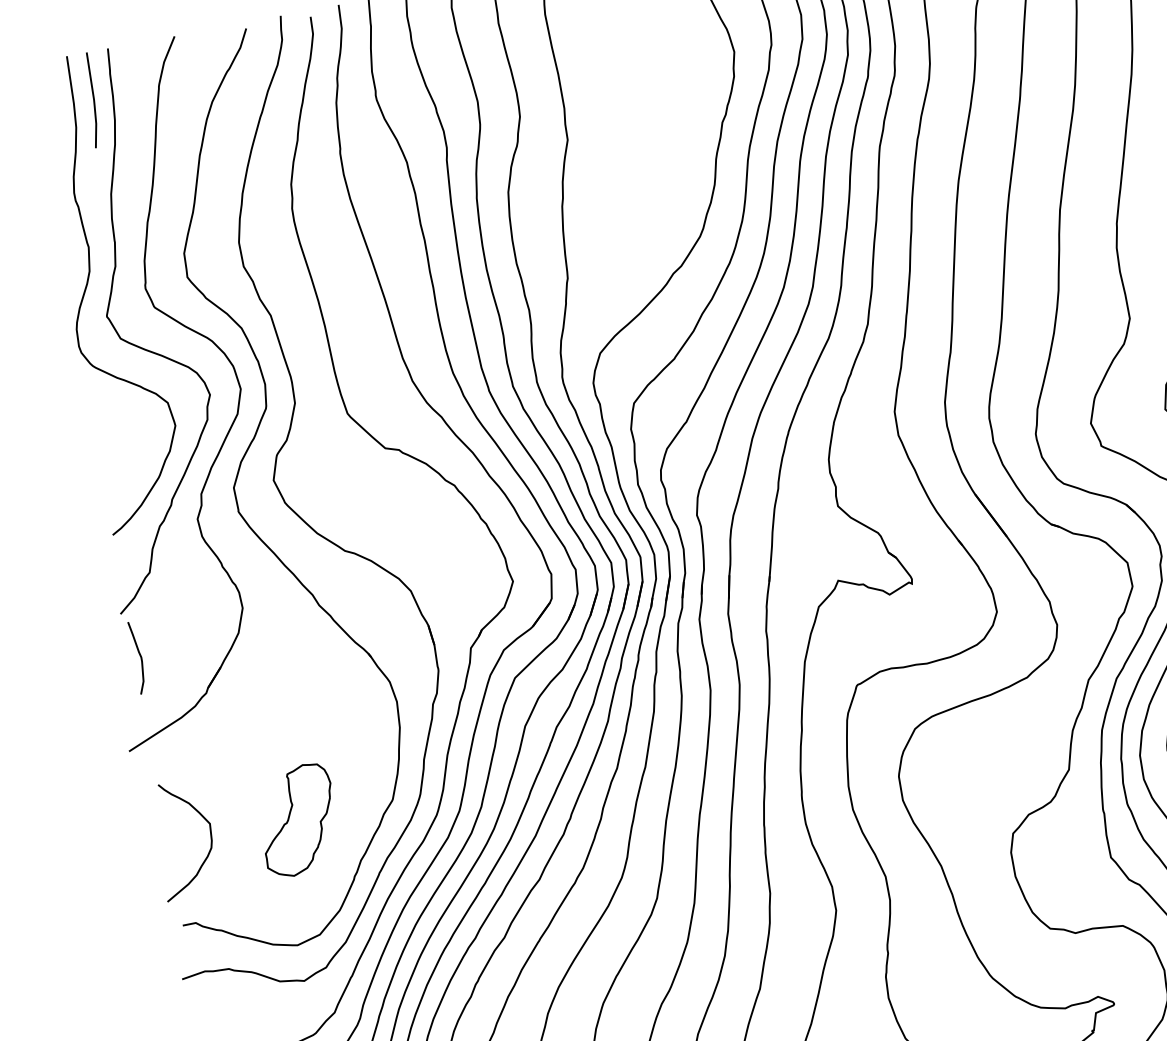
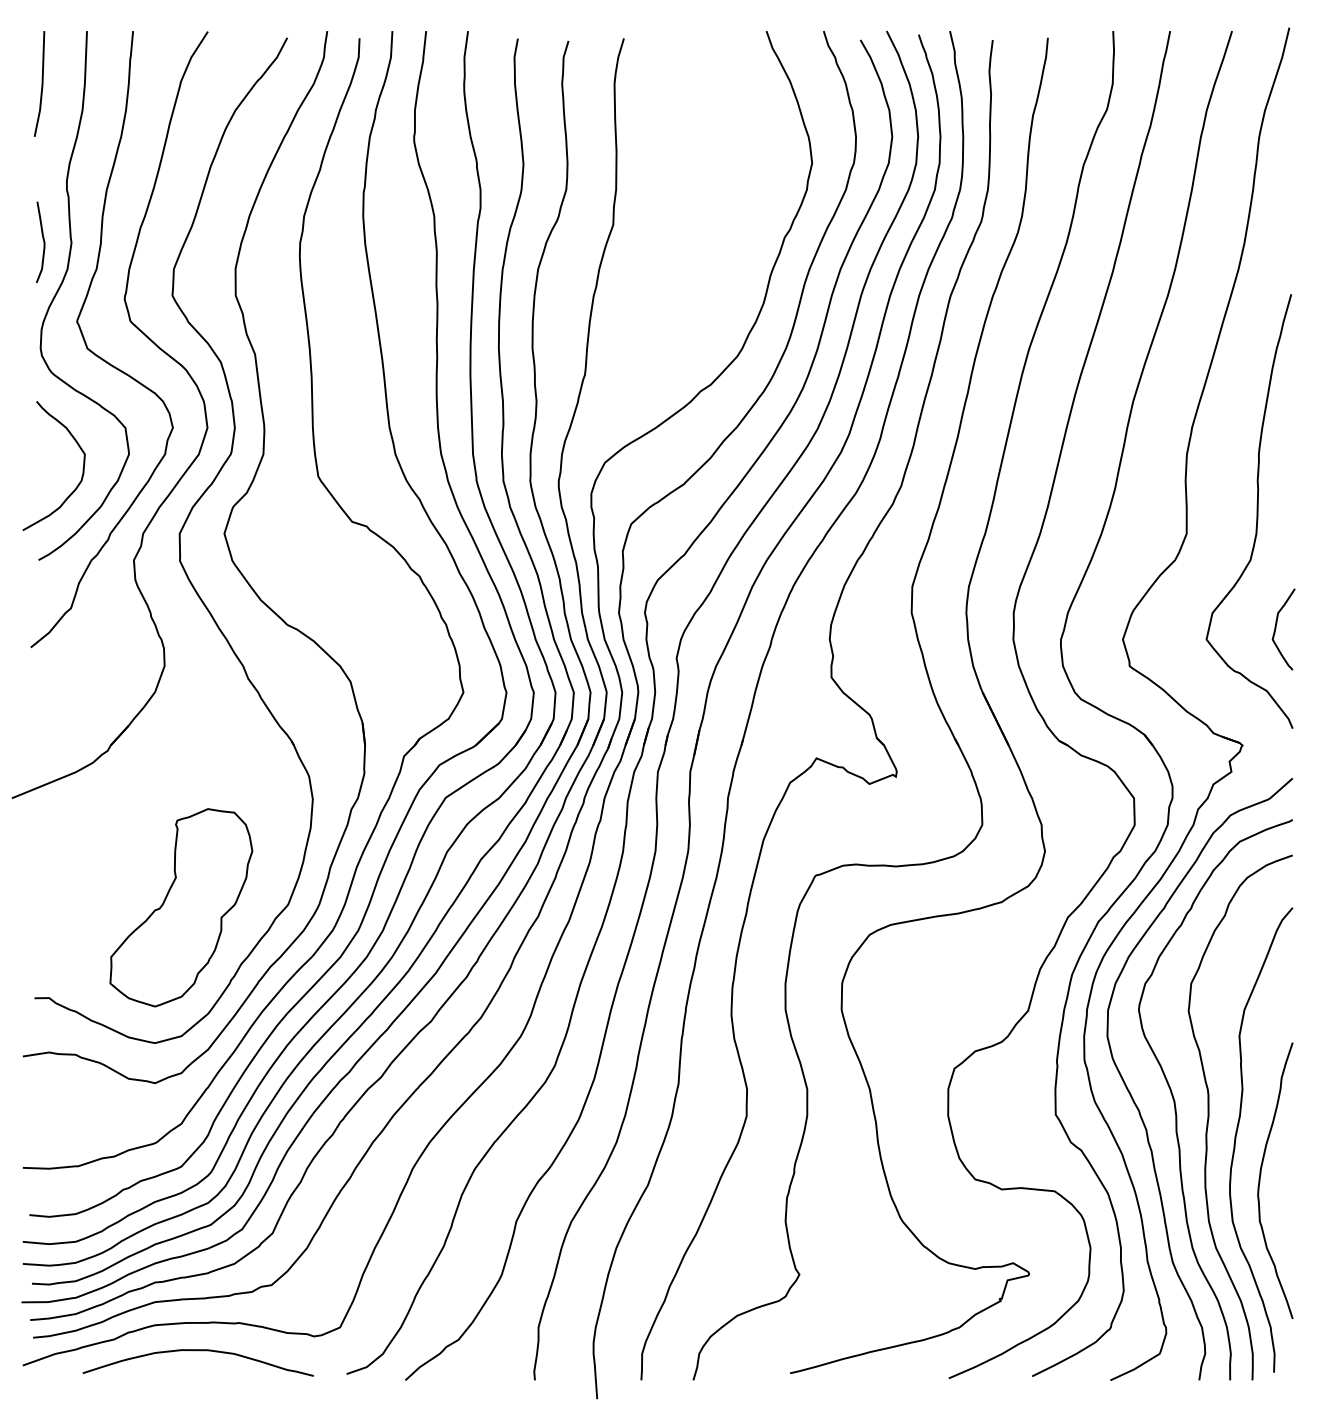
line: (93, 99) -> (41, 83), moved
curve: (140, 657) -> (43, 242), moved
part: (298, 820) -> (181, 907), size x1.67
curve: (210, 836) -> (82, 468), moved

